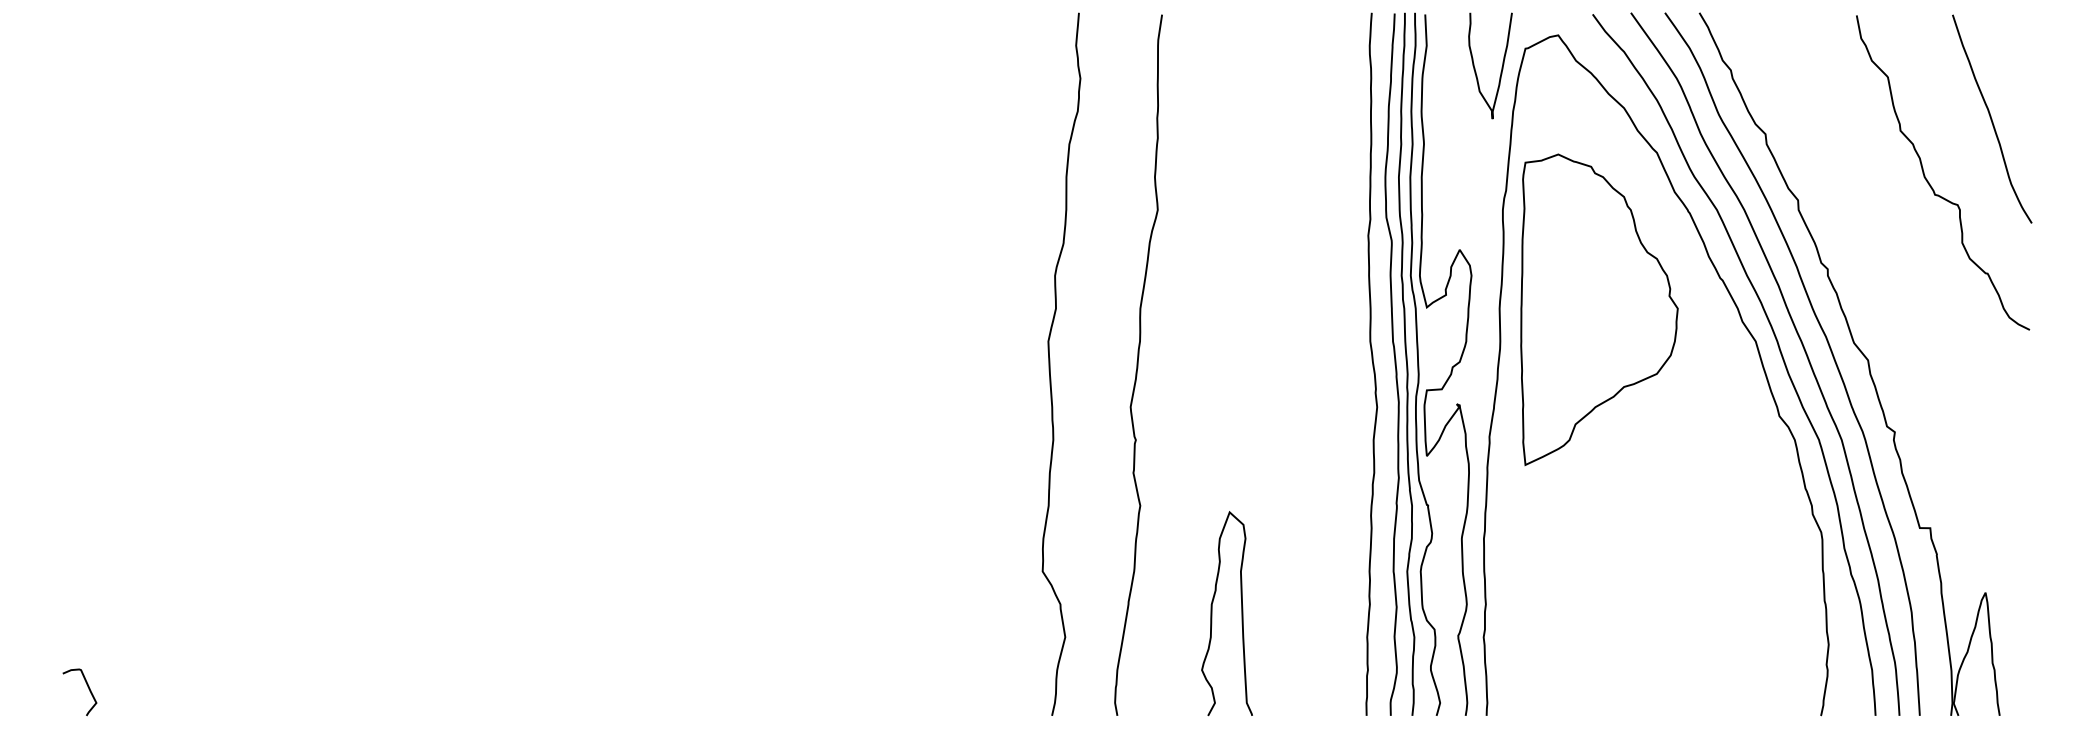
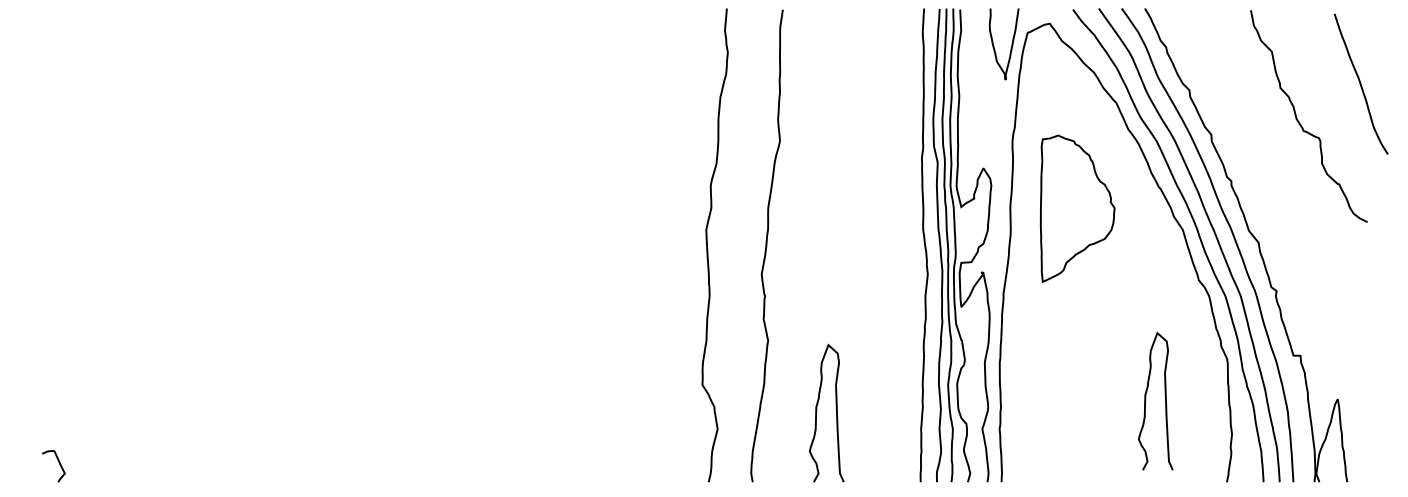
curve: (1991, 118) -> (1360, 83), moved
part: (1599, 309) -> (1077, 208), size x0.7
curve: (1701, 594) -> (1146, 400), added

